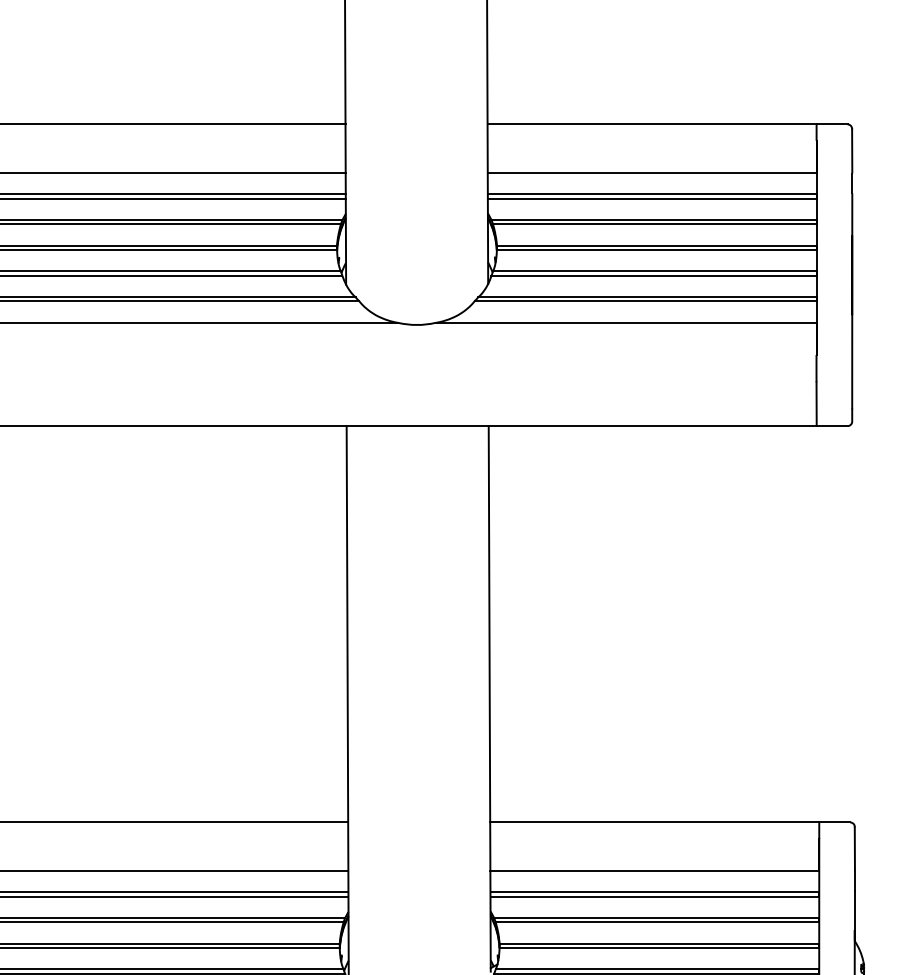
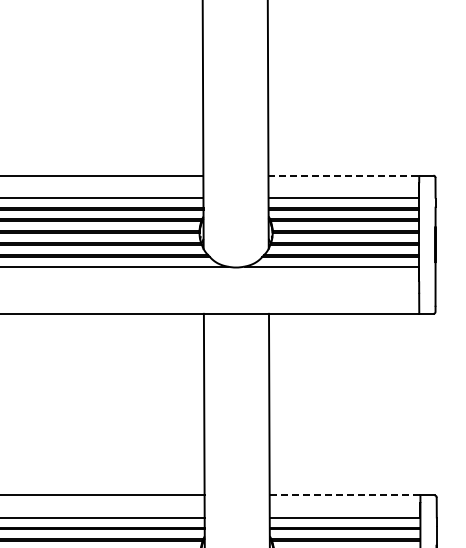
line: (653, 124) -> (344, 175), solid -> dashed
line: (655, 822) -> (345, 495), solid -> dashed

